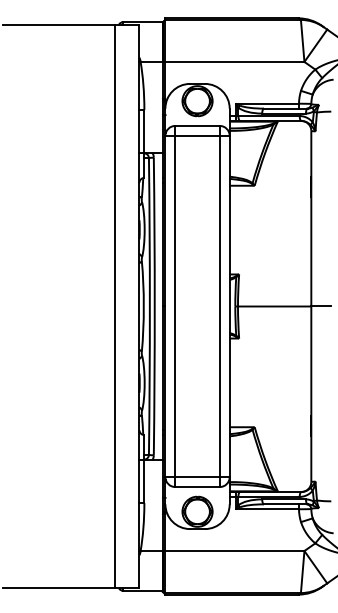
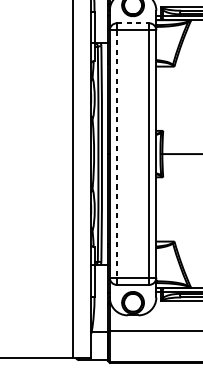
line: (198, 125) -> (133, 22), solid -> dashed
line: (175, 306) -> (117, 154), solid -> dashed

